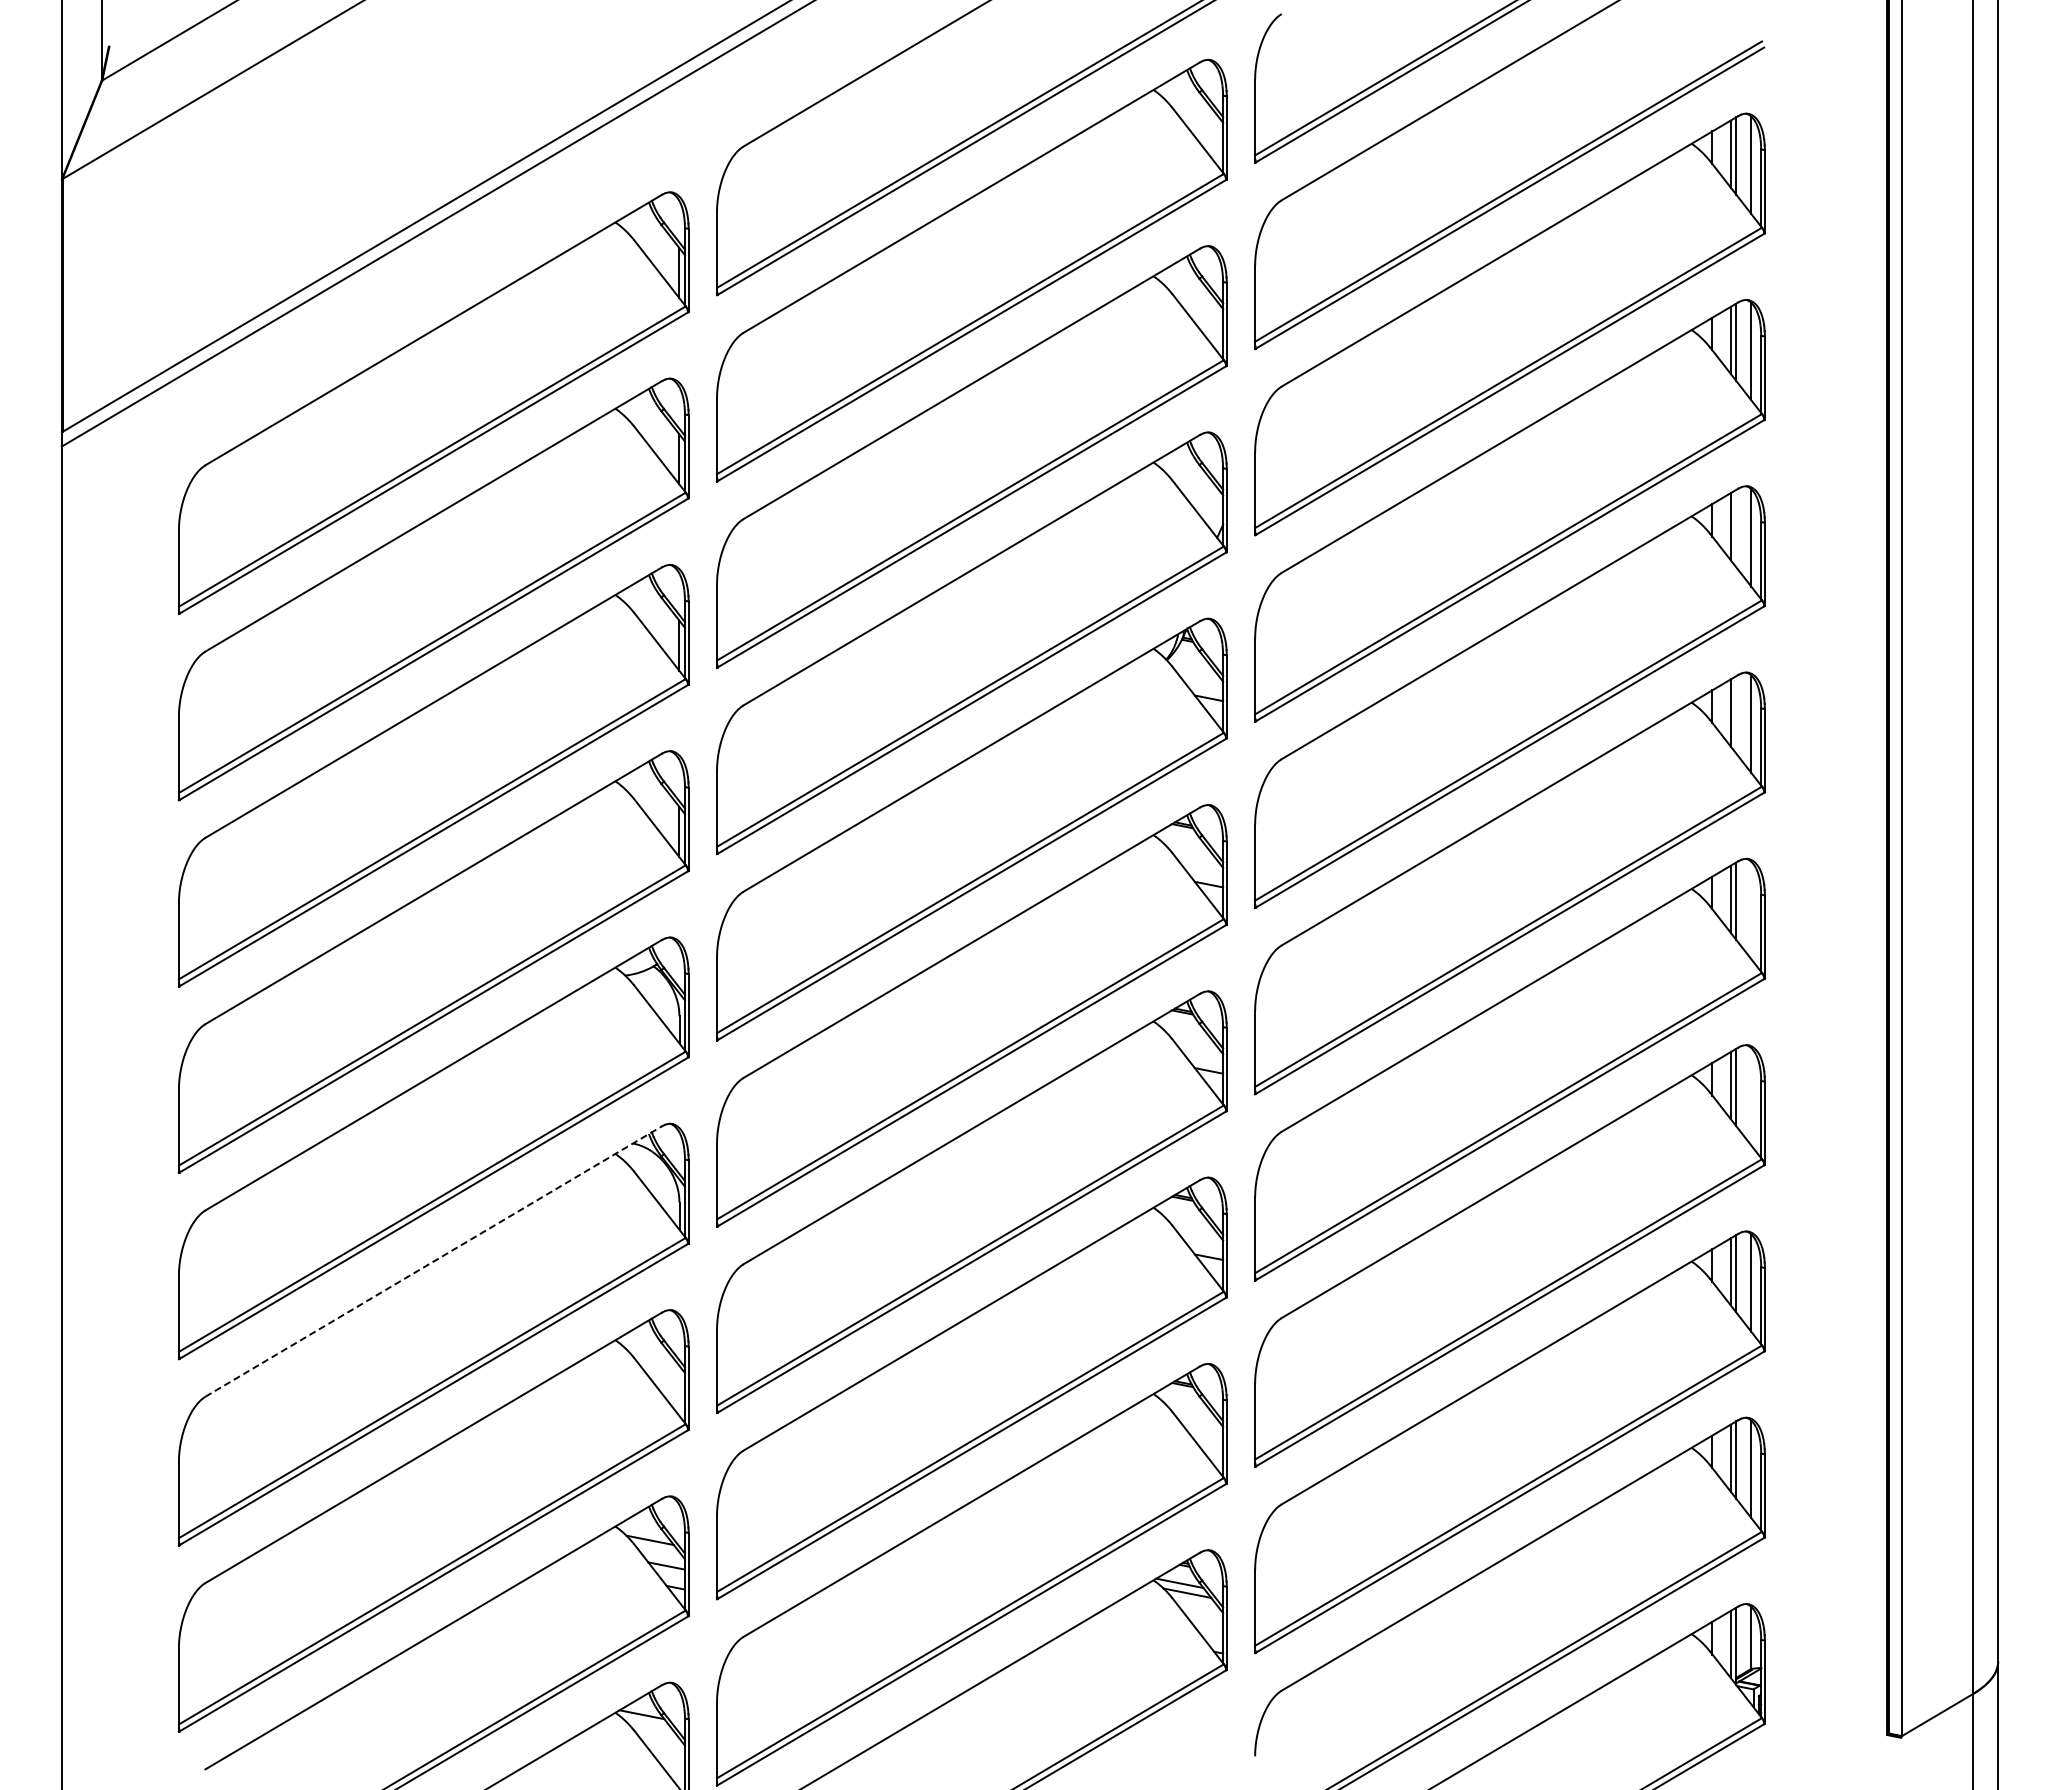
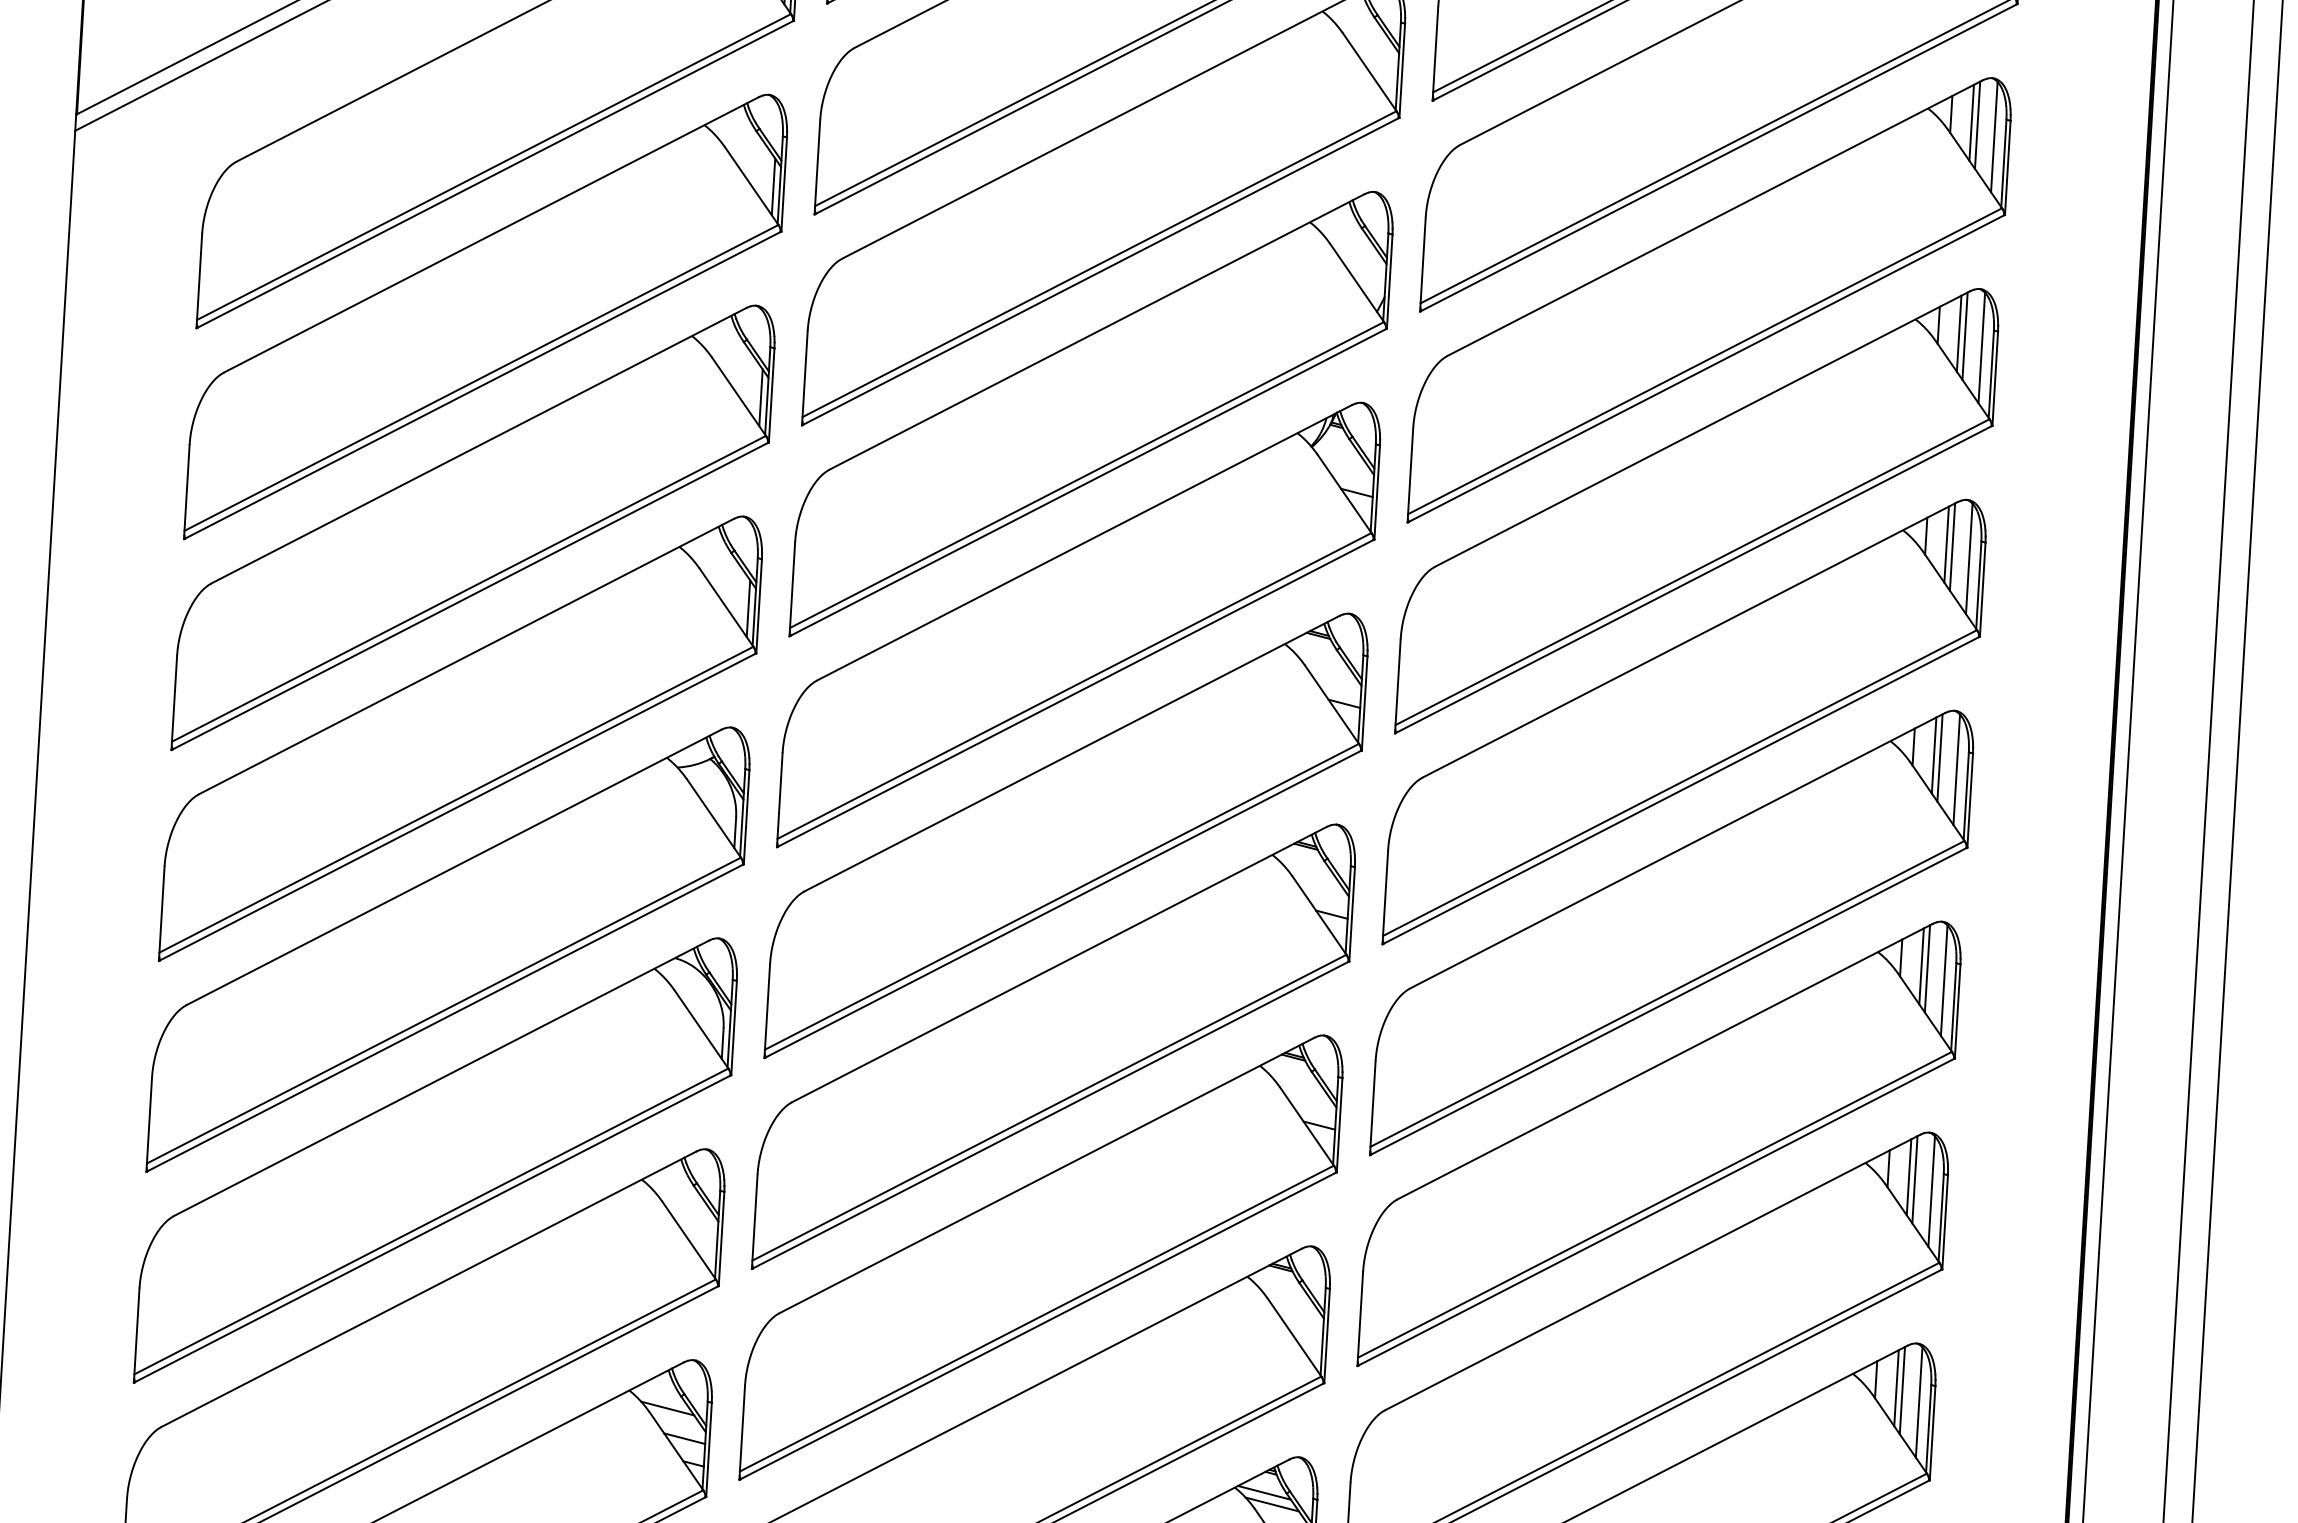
line: (1736, 528) -> (1965, 336), added
line: (1736, 714) -> (1952, 546), added
line: (1751, 910) -> (1956, 769), added
line: (1751, 1096) -> (1944, 980), added
line: (434, 1261) -> (442, 1078), dashed -> solid

